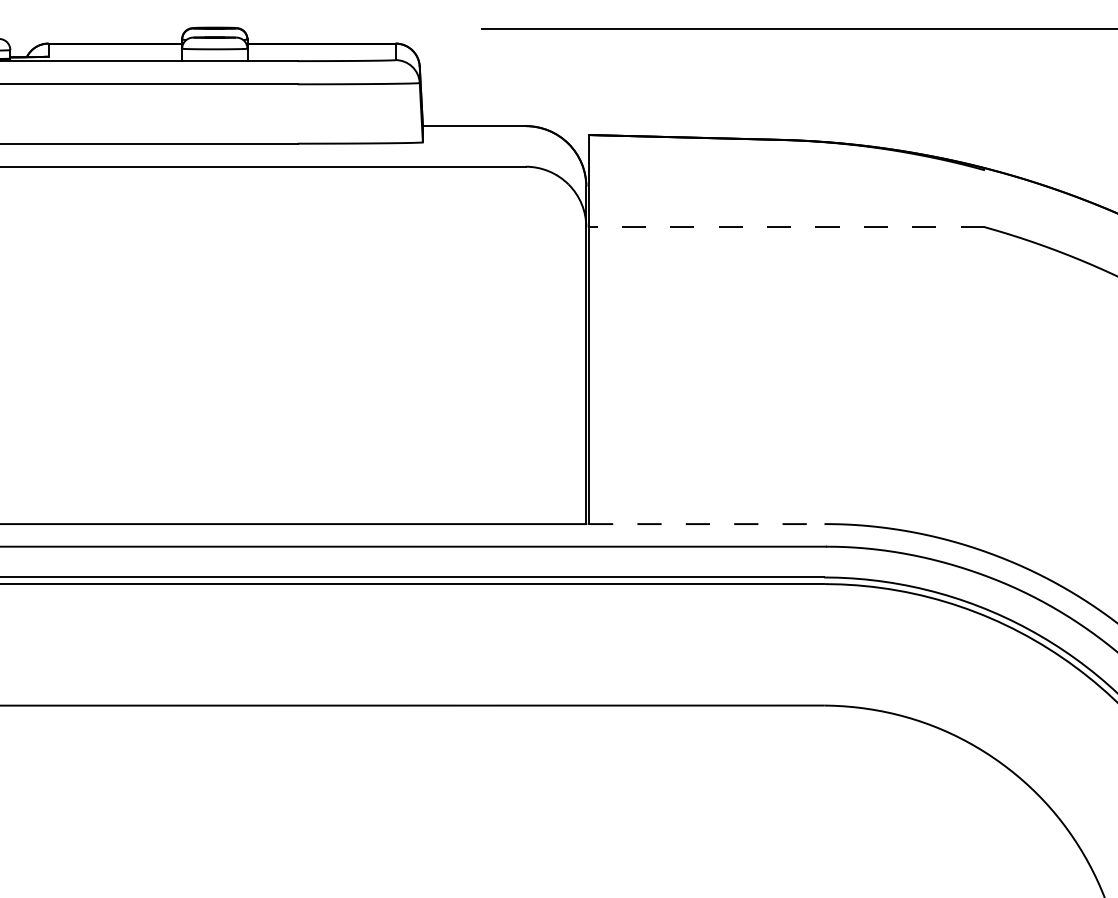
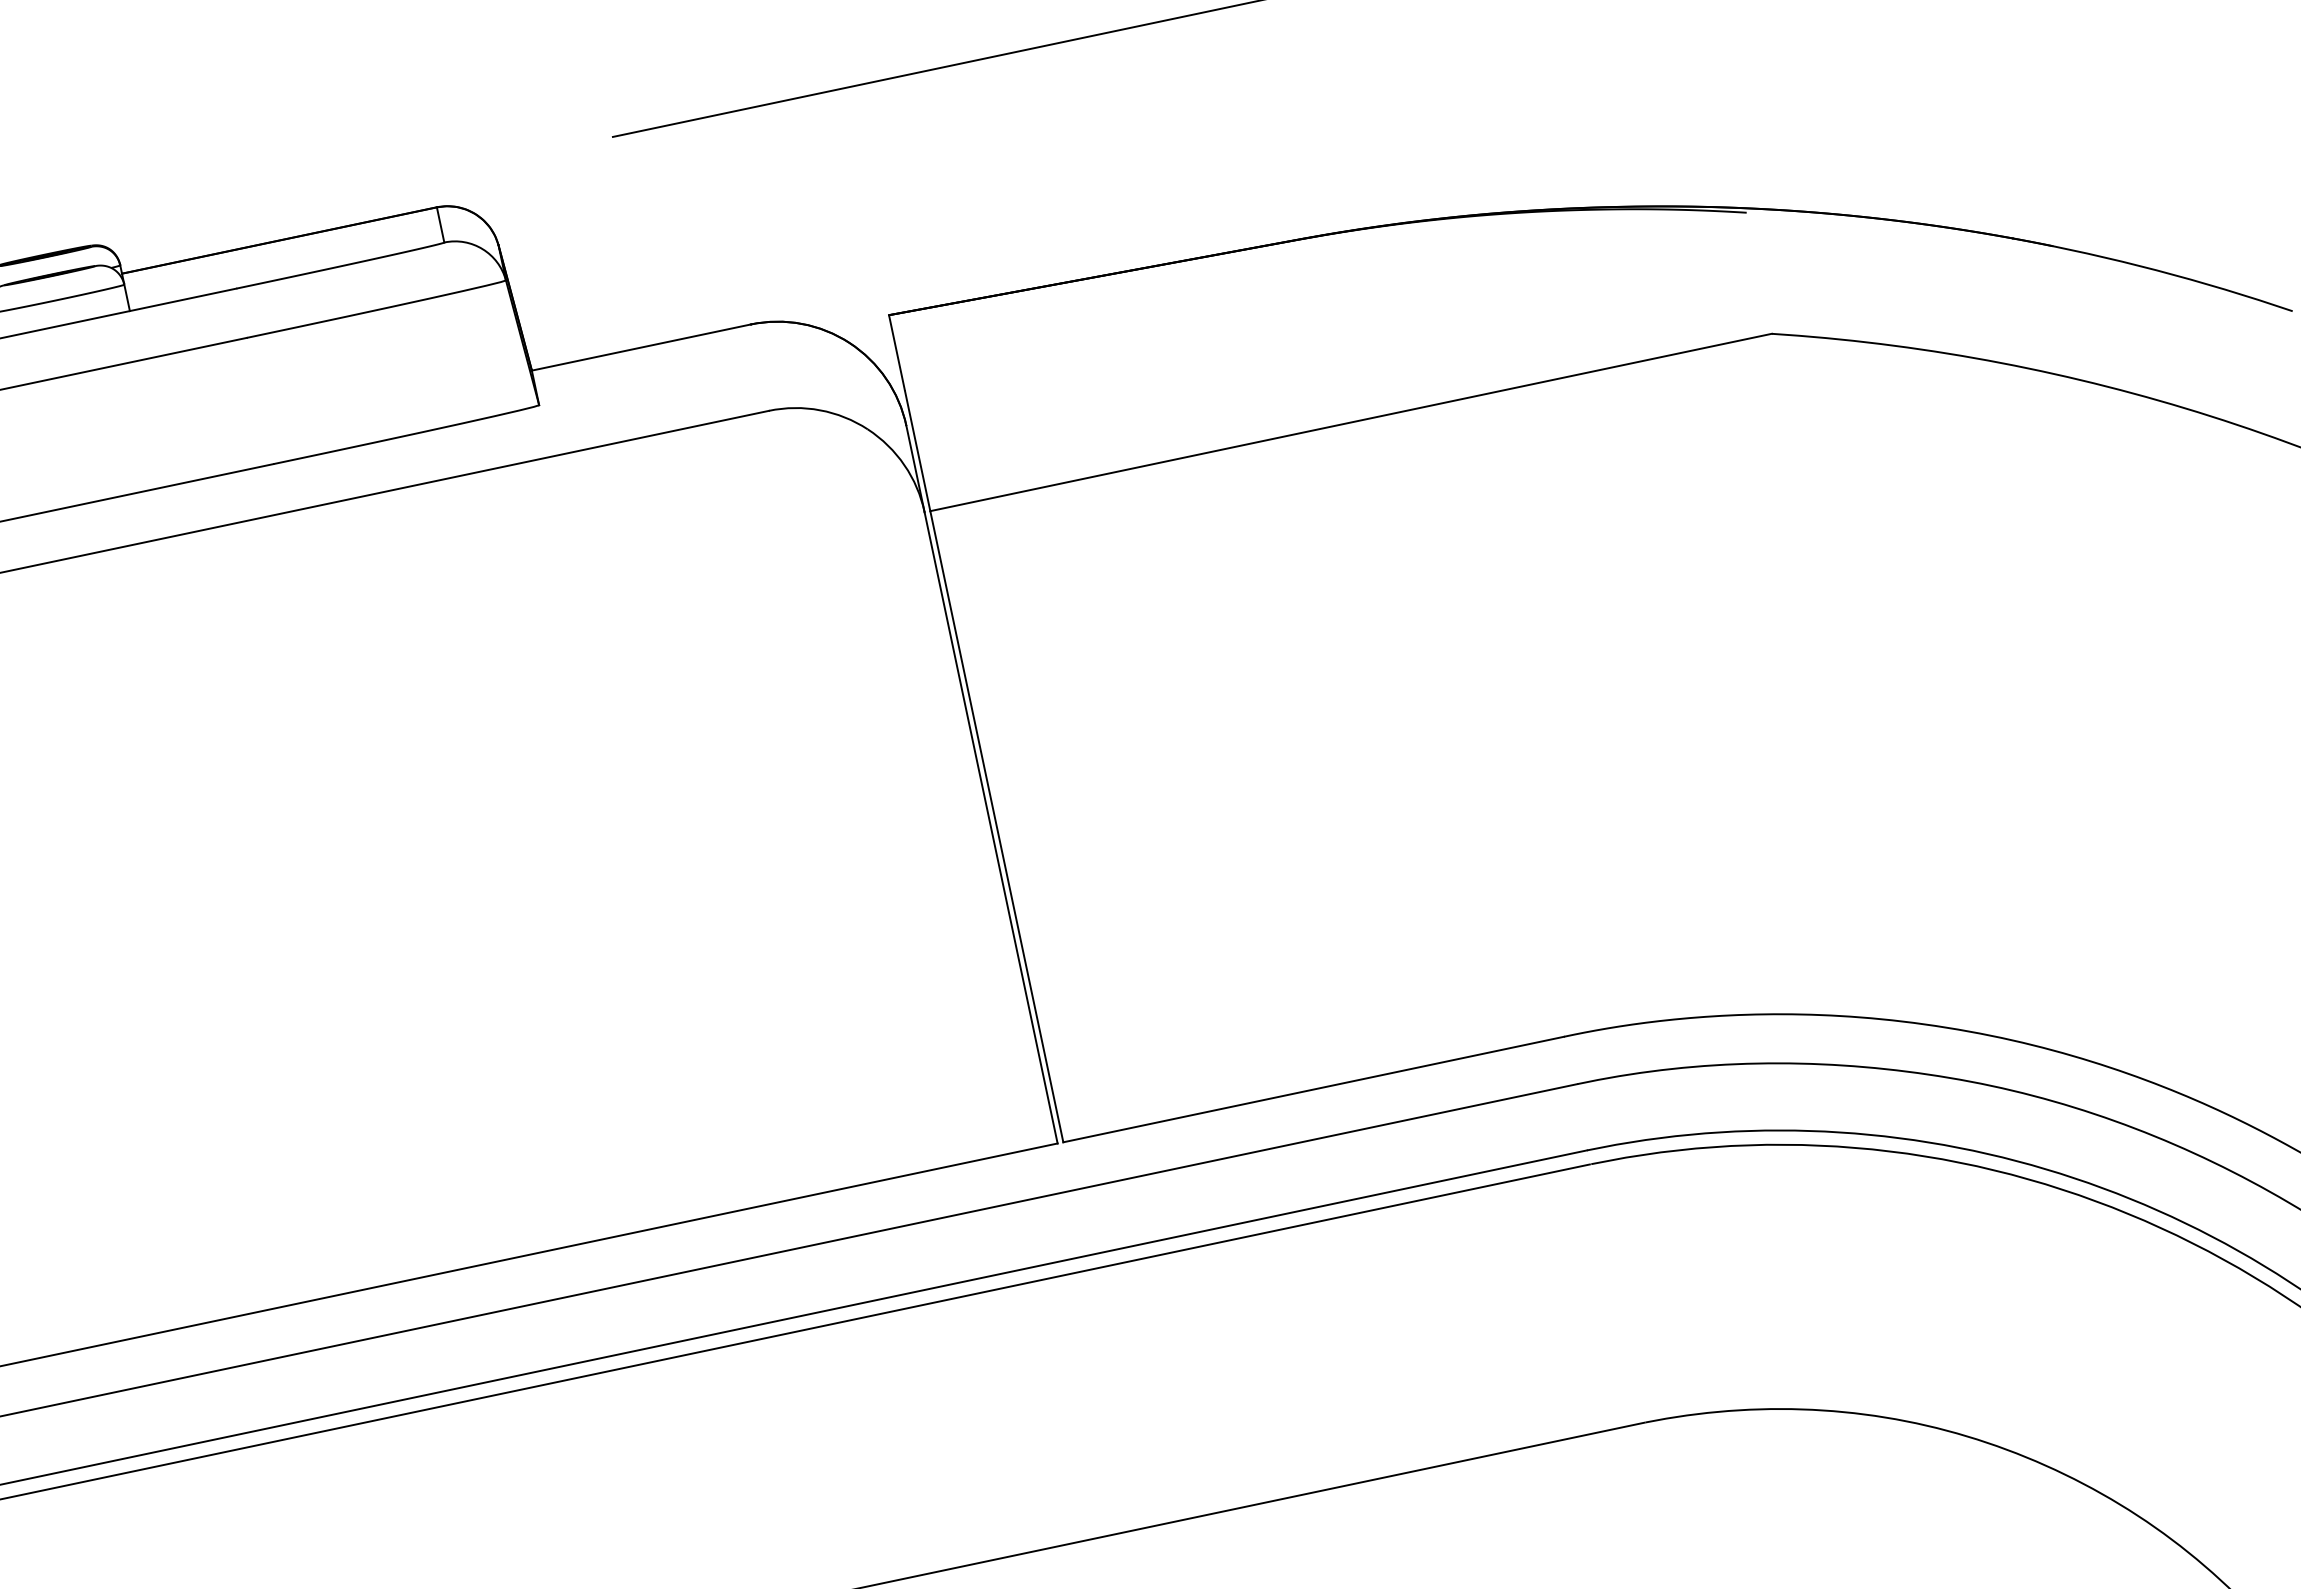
line: (786, 227) -> (1350, 423), dashed -> solid
line: (706, 524) -> (1313, 1090), dashed -> solid

